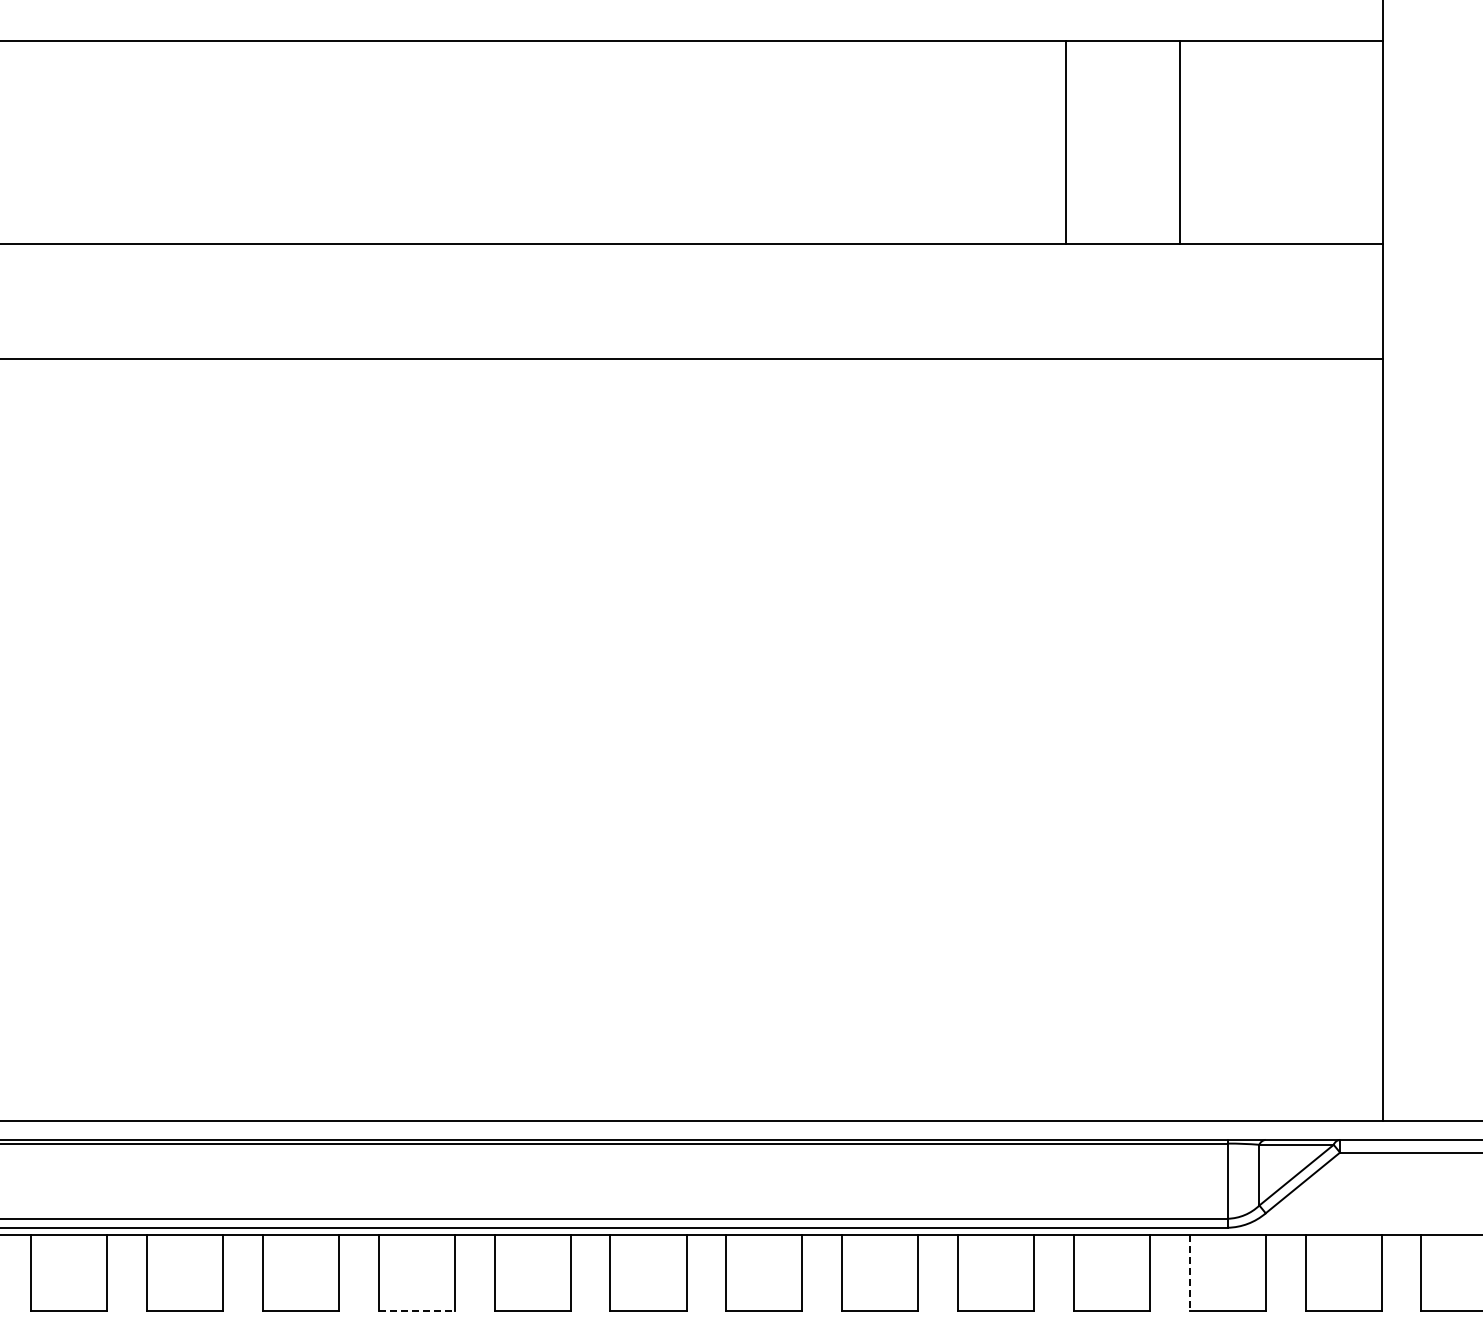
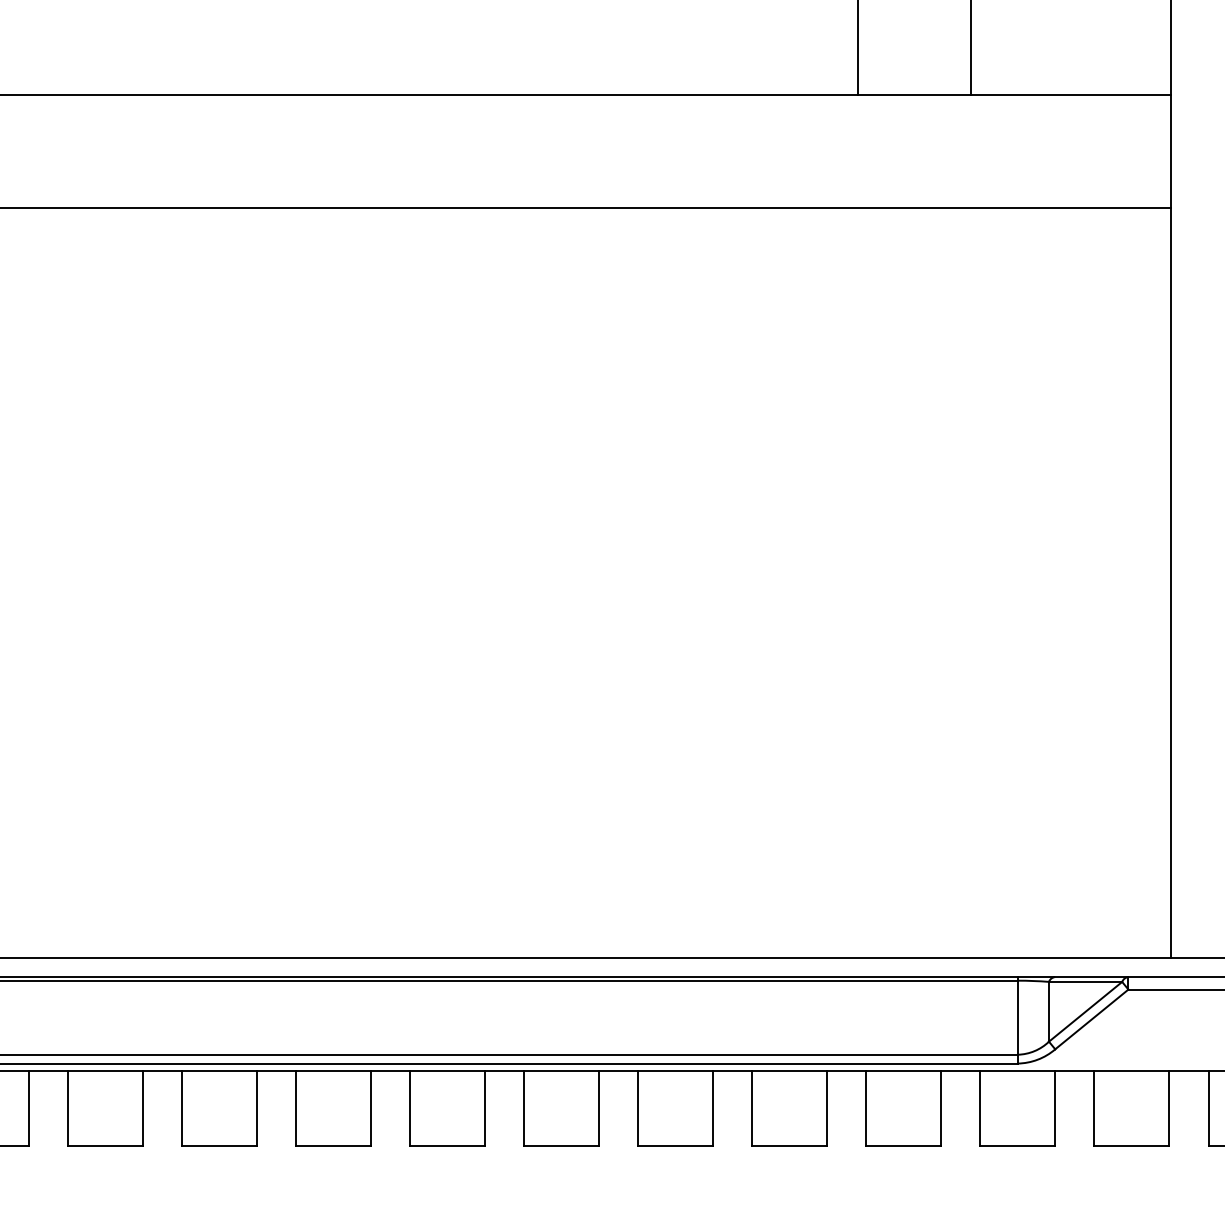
line: (1189, 1273) -> (980, 1108), dashed -> solid
line: (417, 1311) -> (220, 1146), dashed -> solid

